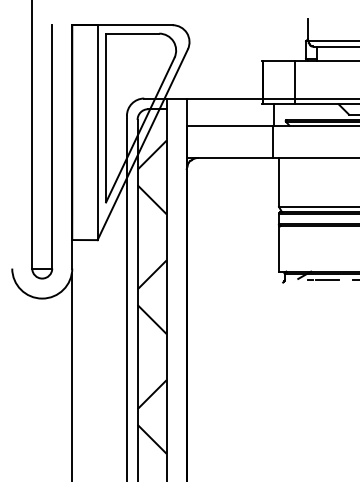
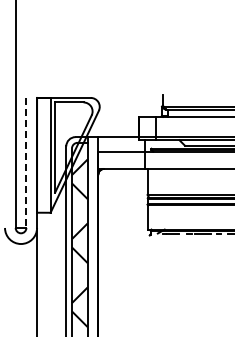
line: (52, 147) -> (26, 163), solid -> dashed

